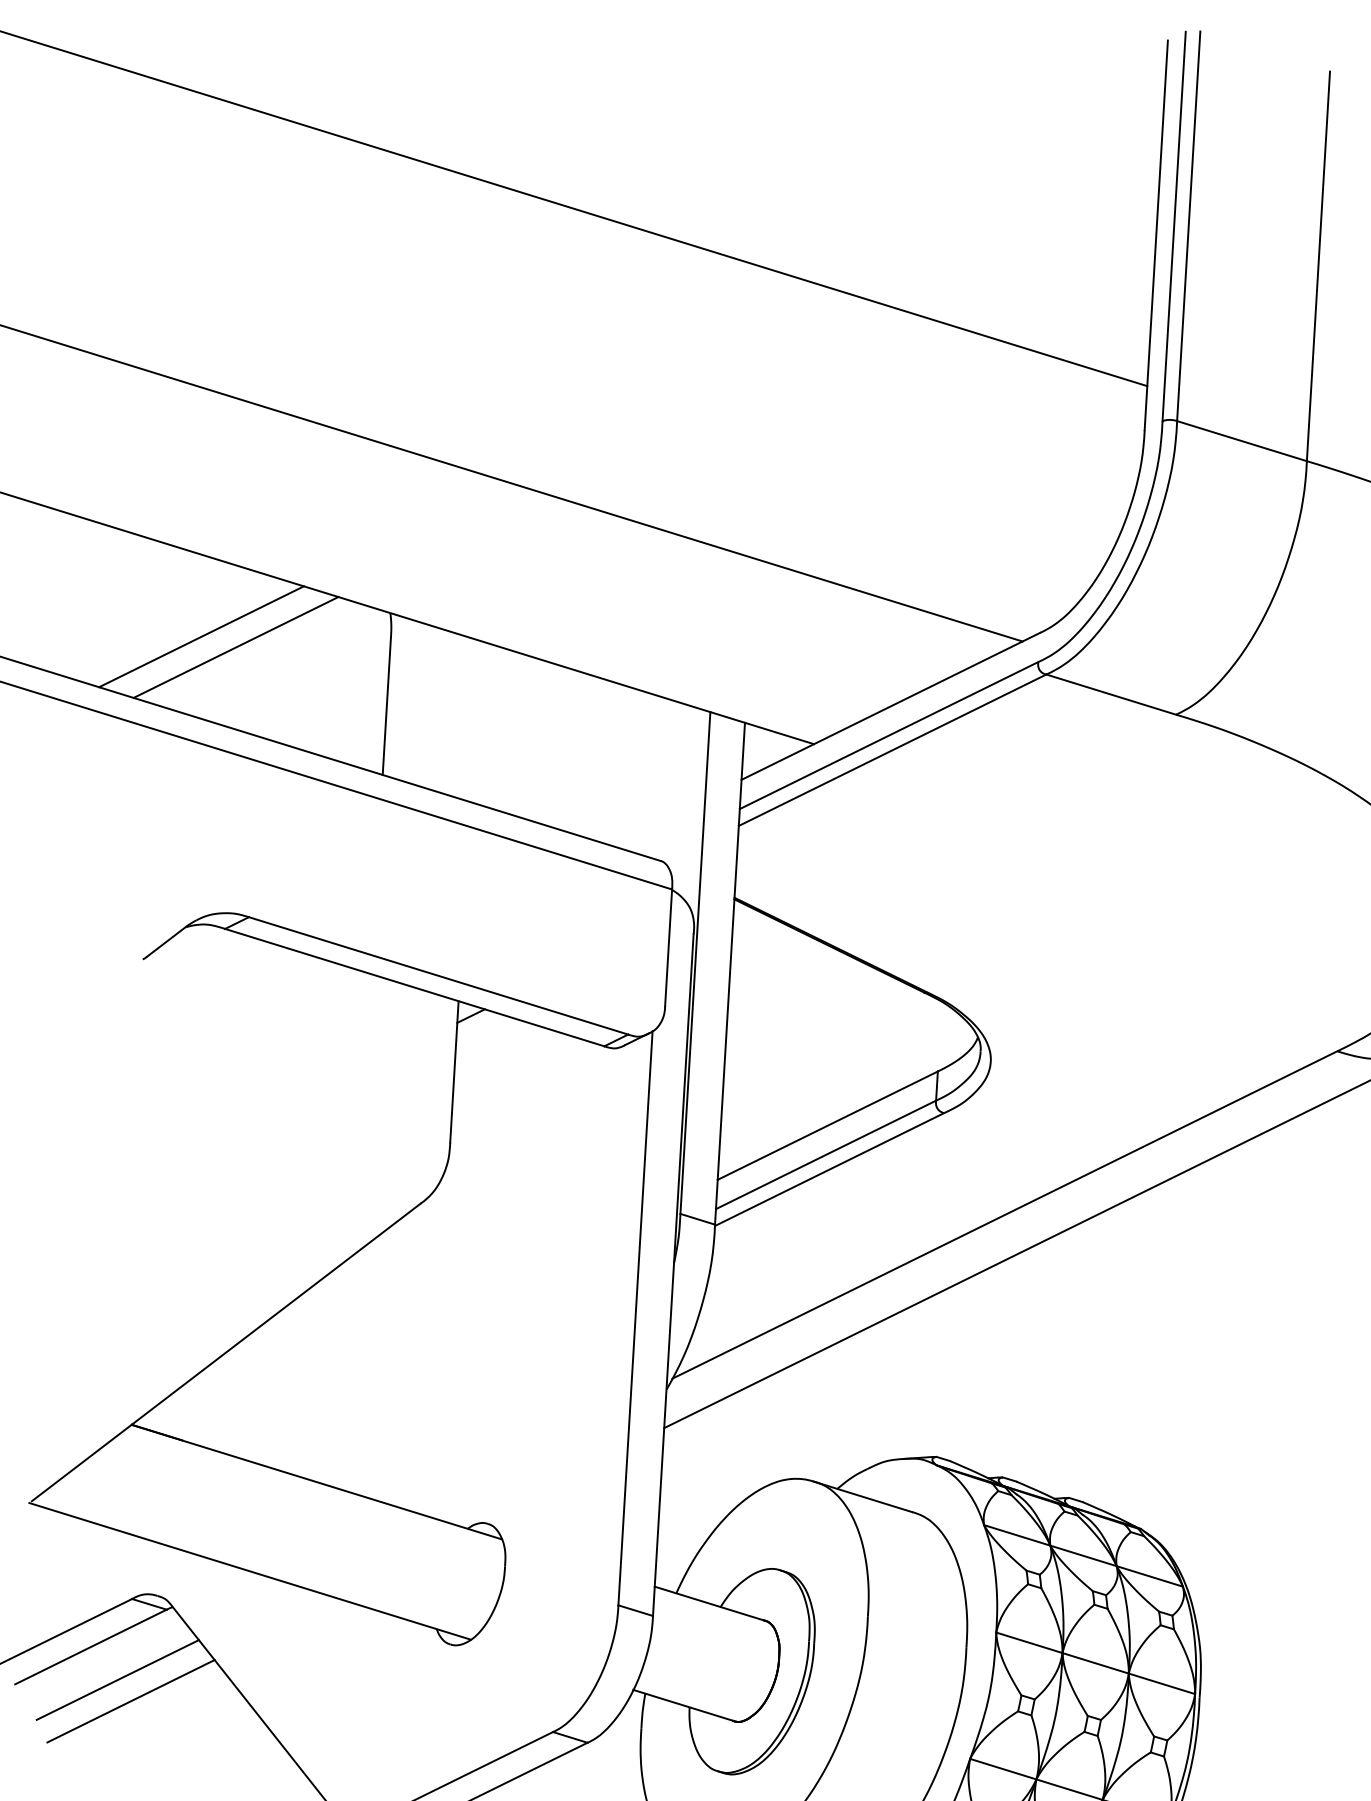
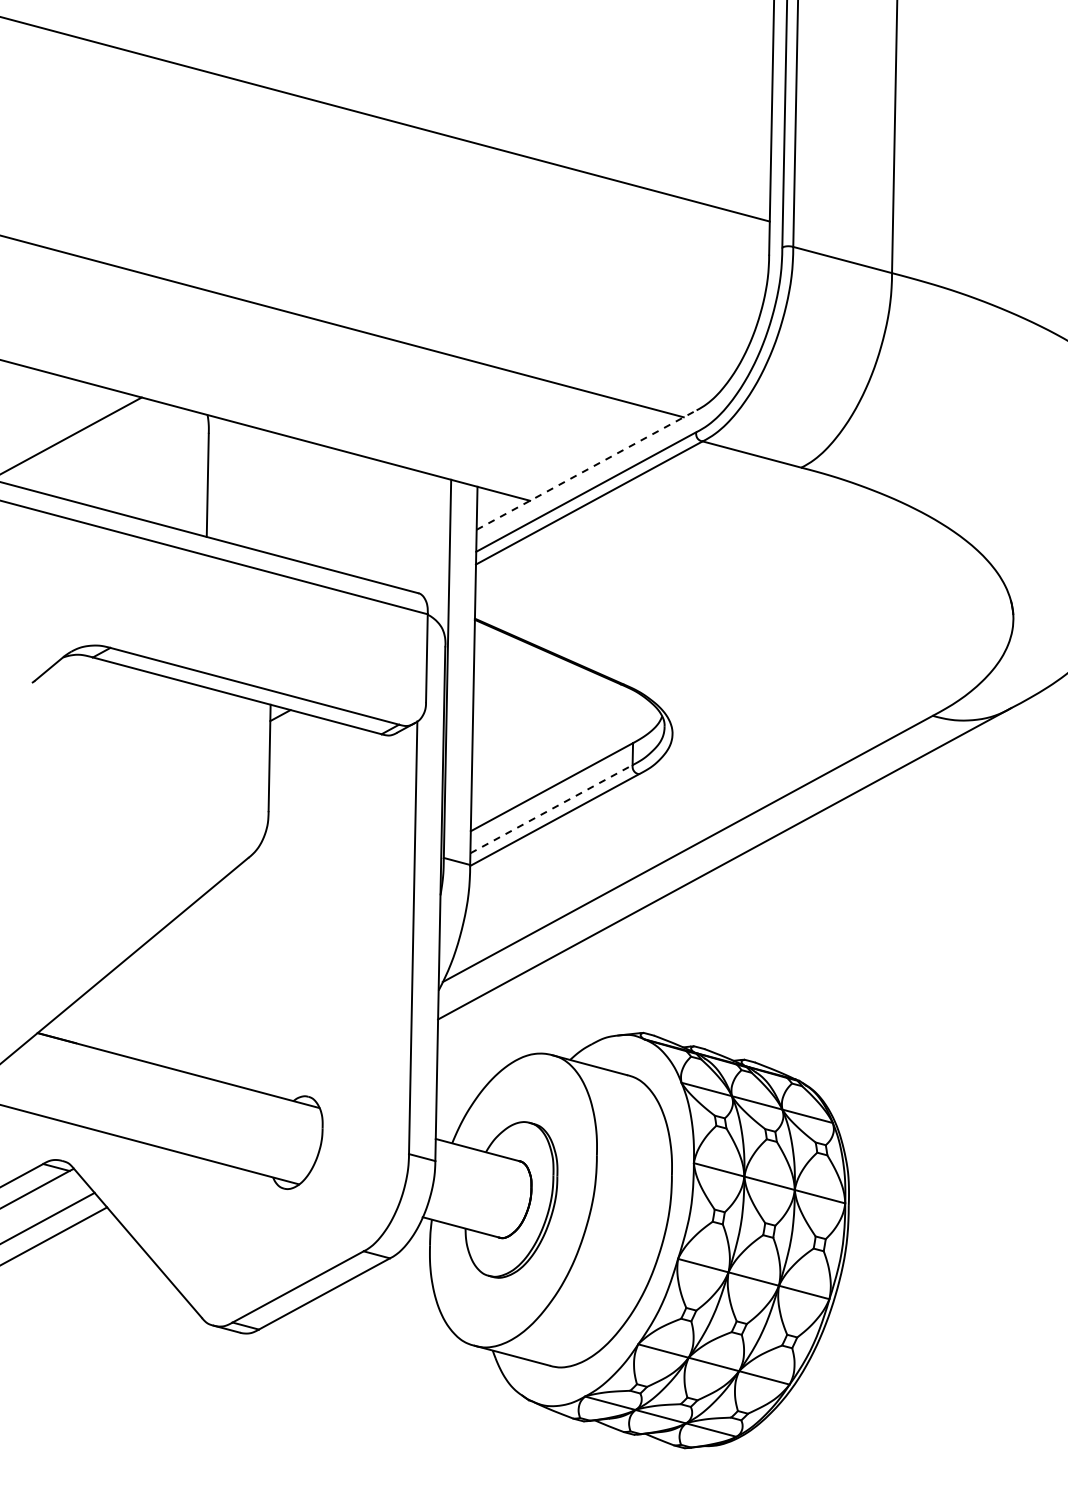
line: (235, 647) -> (92, 445), removed
line: (891, 705) -> (587, 469), solid -> dashed
line: (826, 1153) -> (551, 808), solid -> dashed

